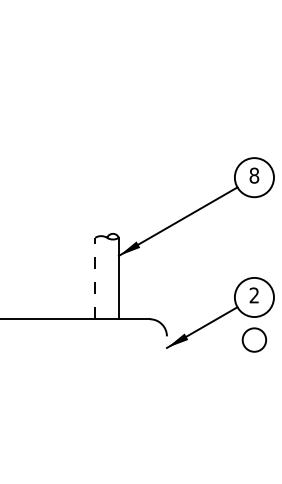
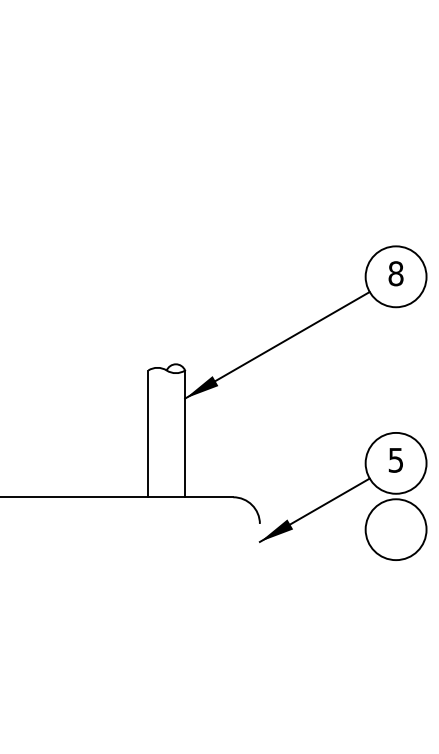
line: (95, 278) -> (148, 433), dashed -> solid
text: (253, 295) -> (394, 460), 2 -> 5
circle: (253, 339) -> (394, 528), size x1.67

